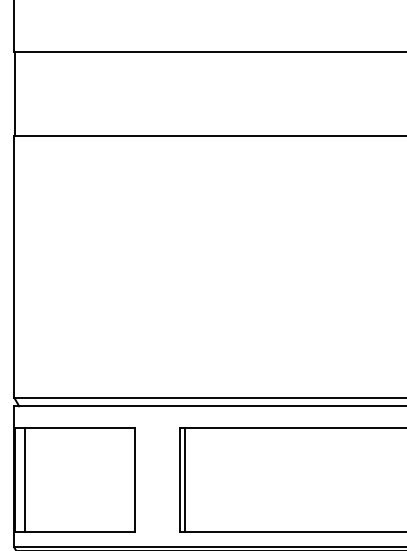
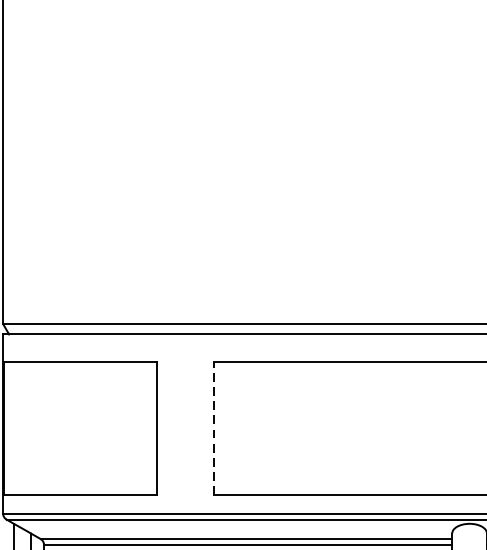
line: (24, 479) -> (15, 427), removed
line: (179, 479) -> (213, 427), solid -> dashed
line: (184, 479) -> (220, 427), removed

